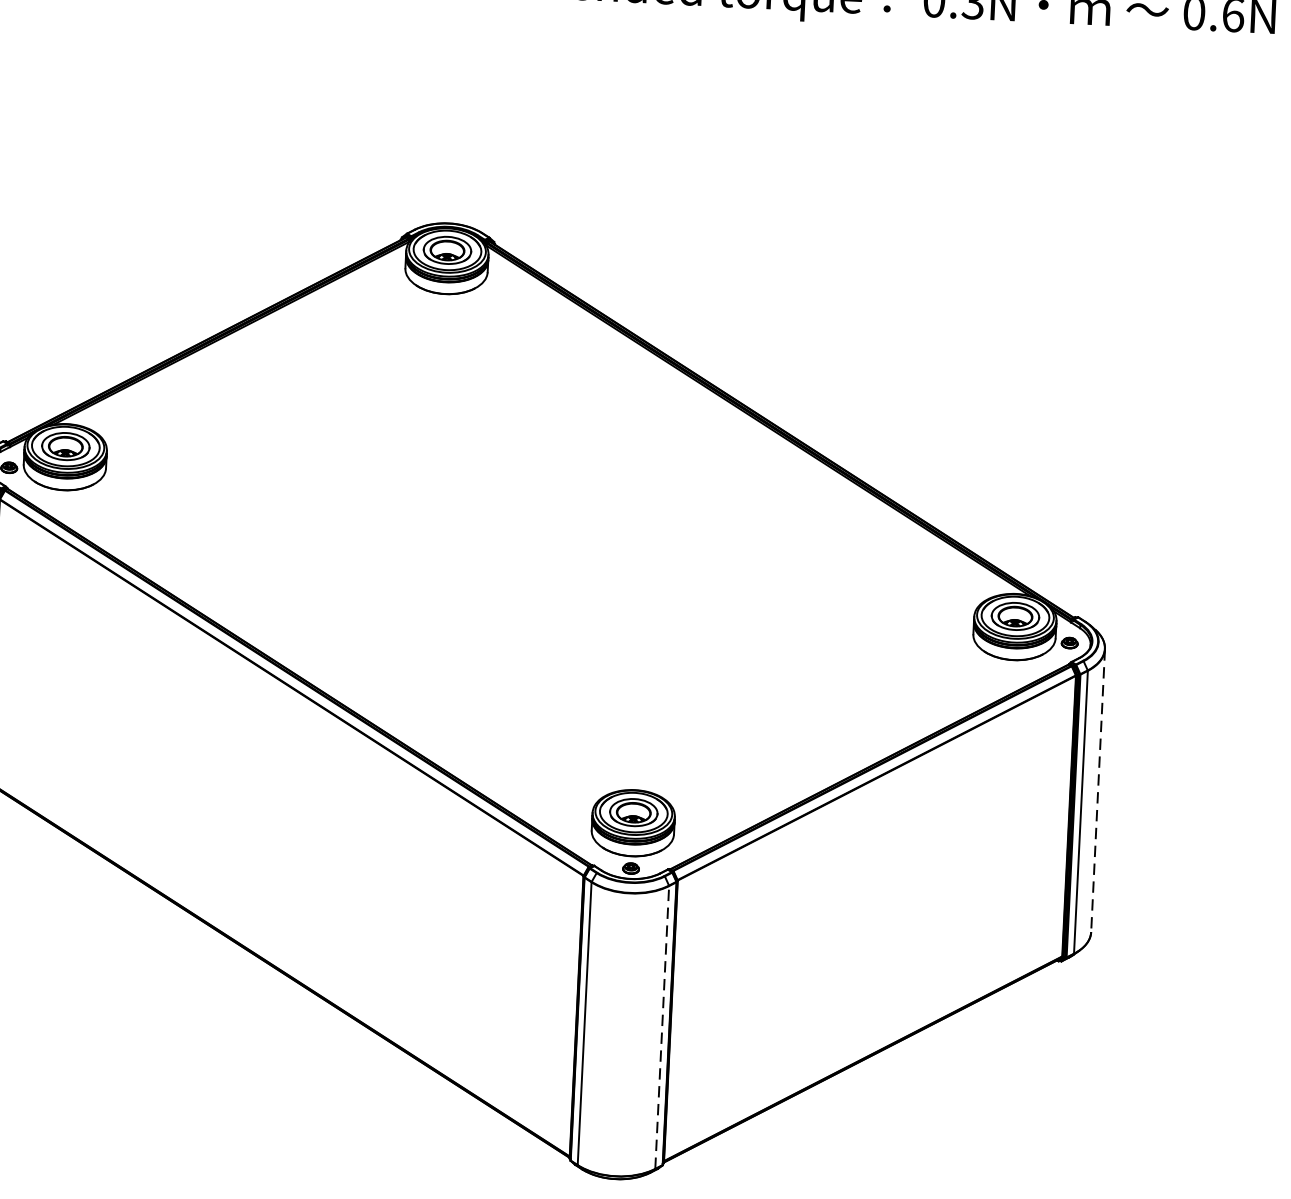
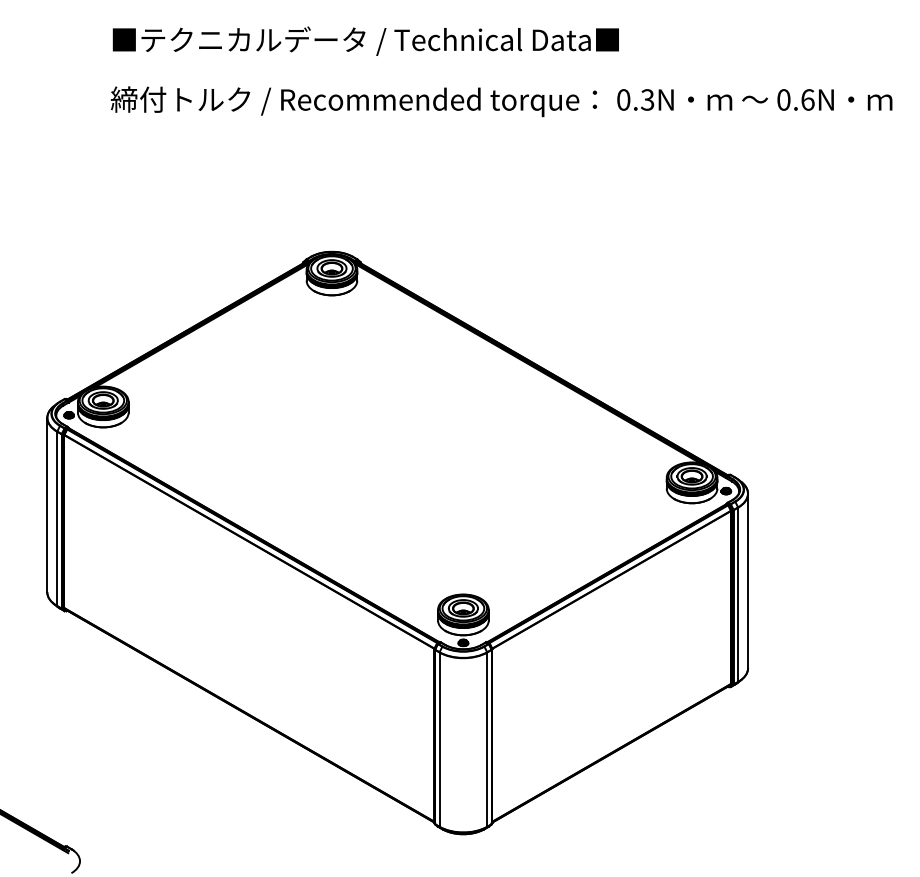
line: (1098, 791) -> (748, 581), dashed -> solid
line: (662, 1027) -> (487, 739), dashed -> solid

